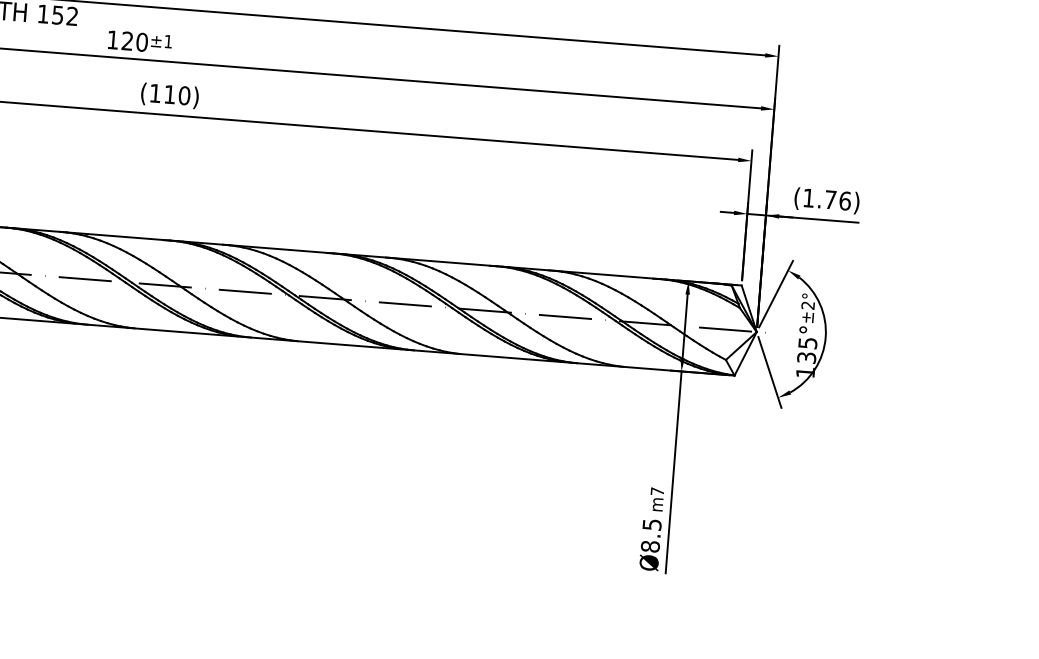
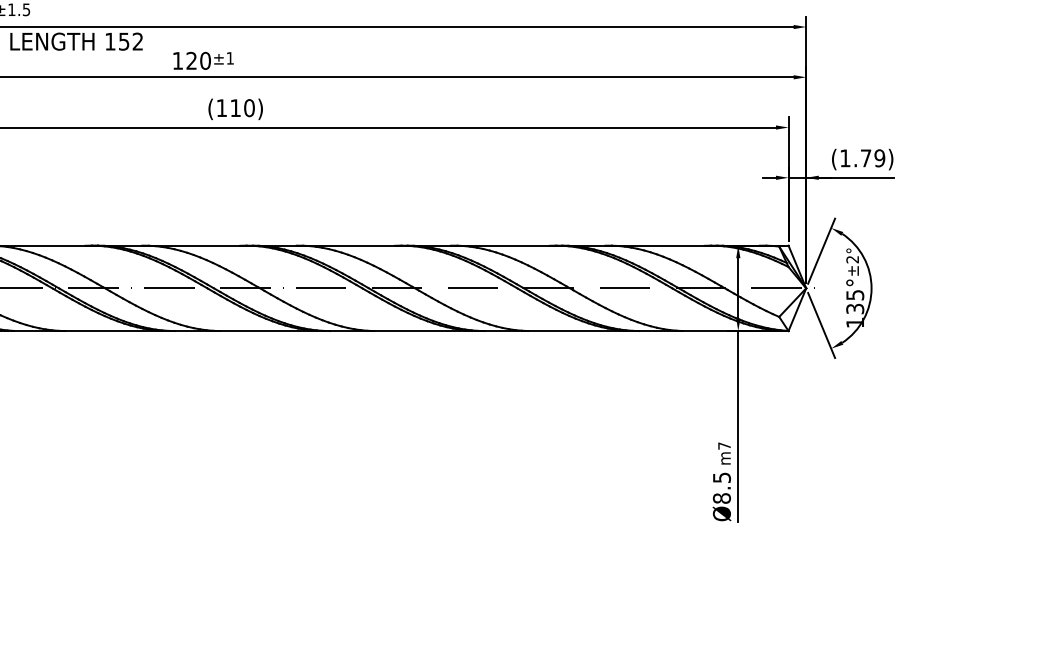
text: (844, 201) -> (879, 158), (1.76) -> (1.79)

